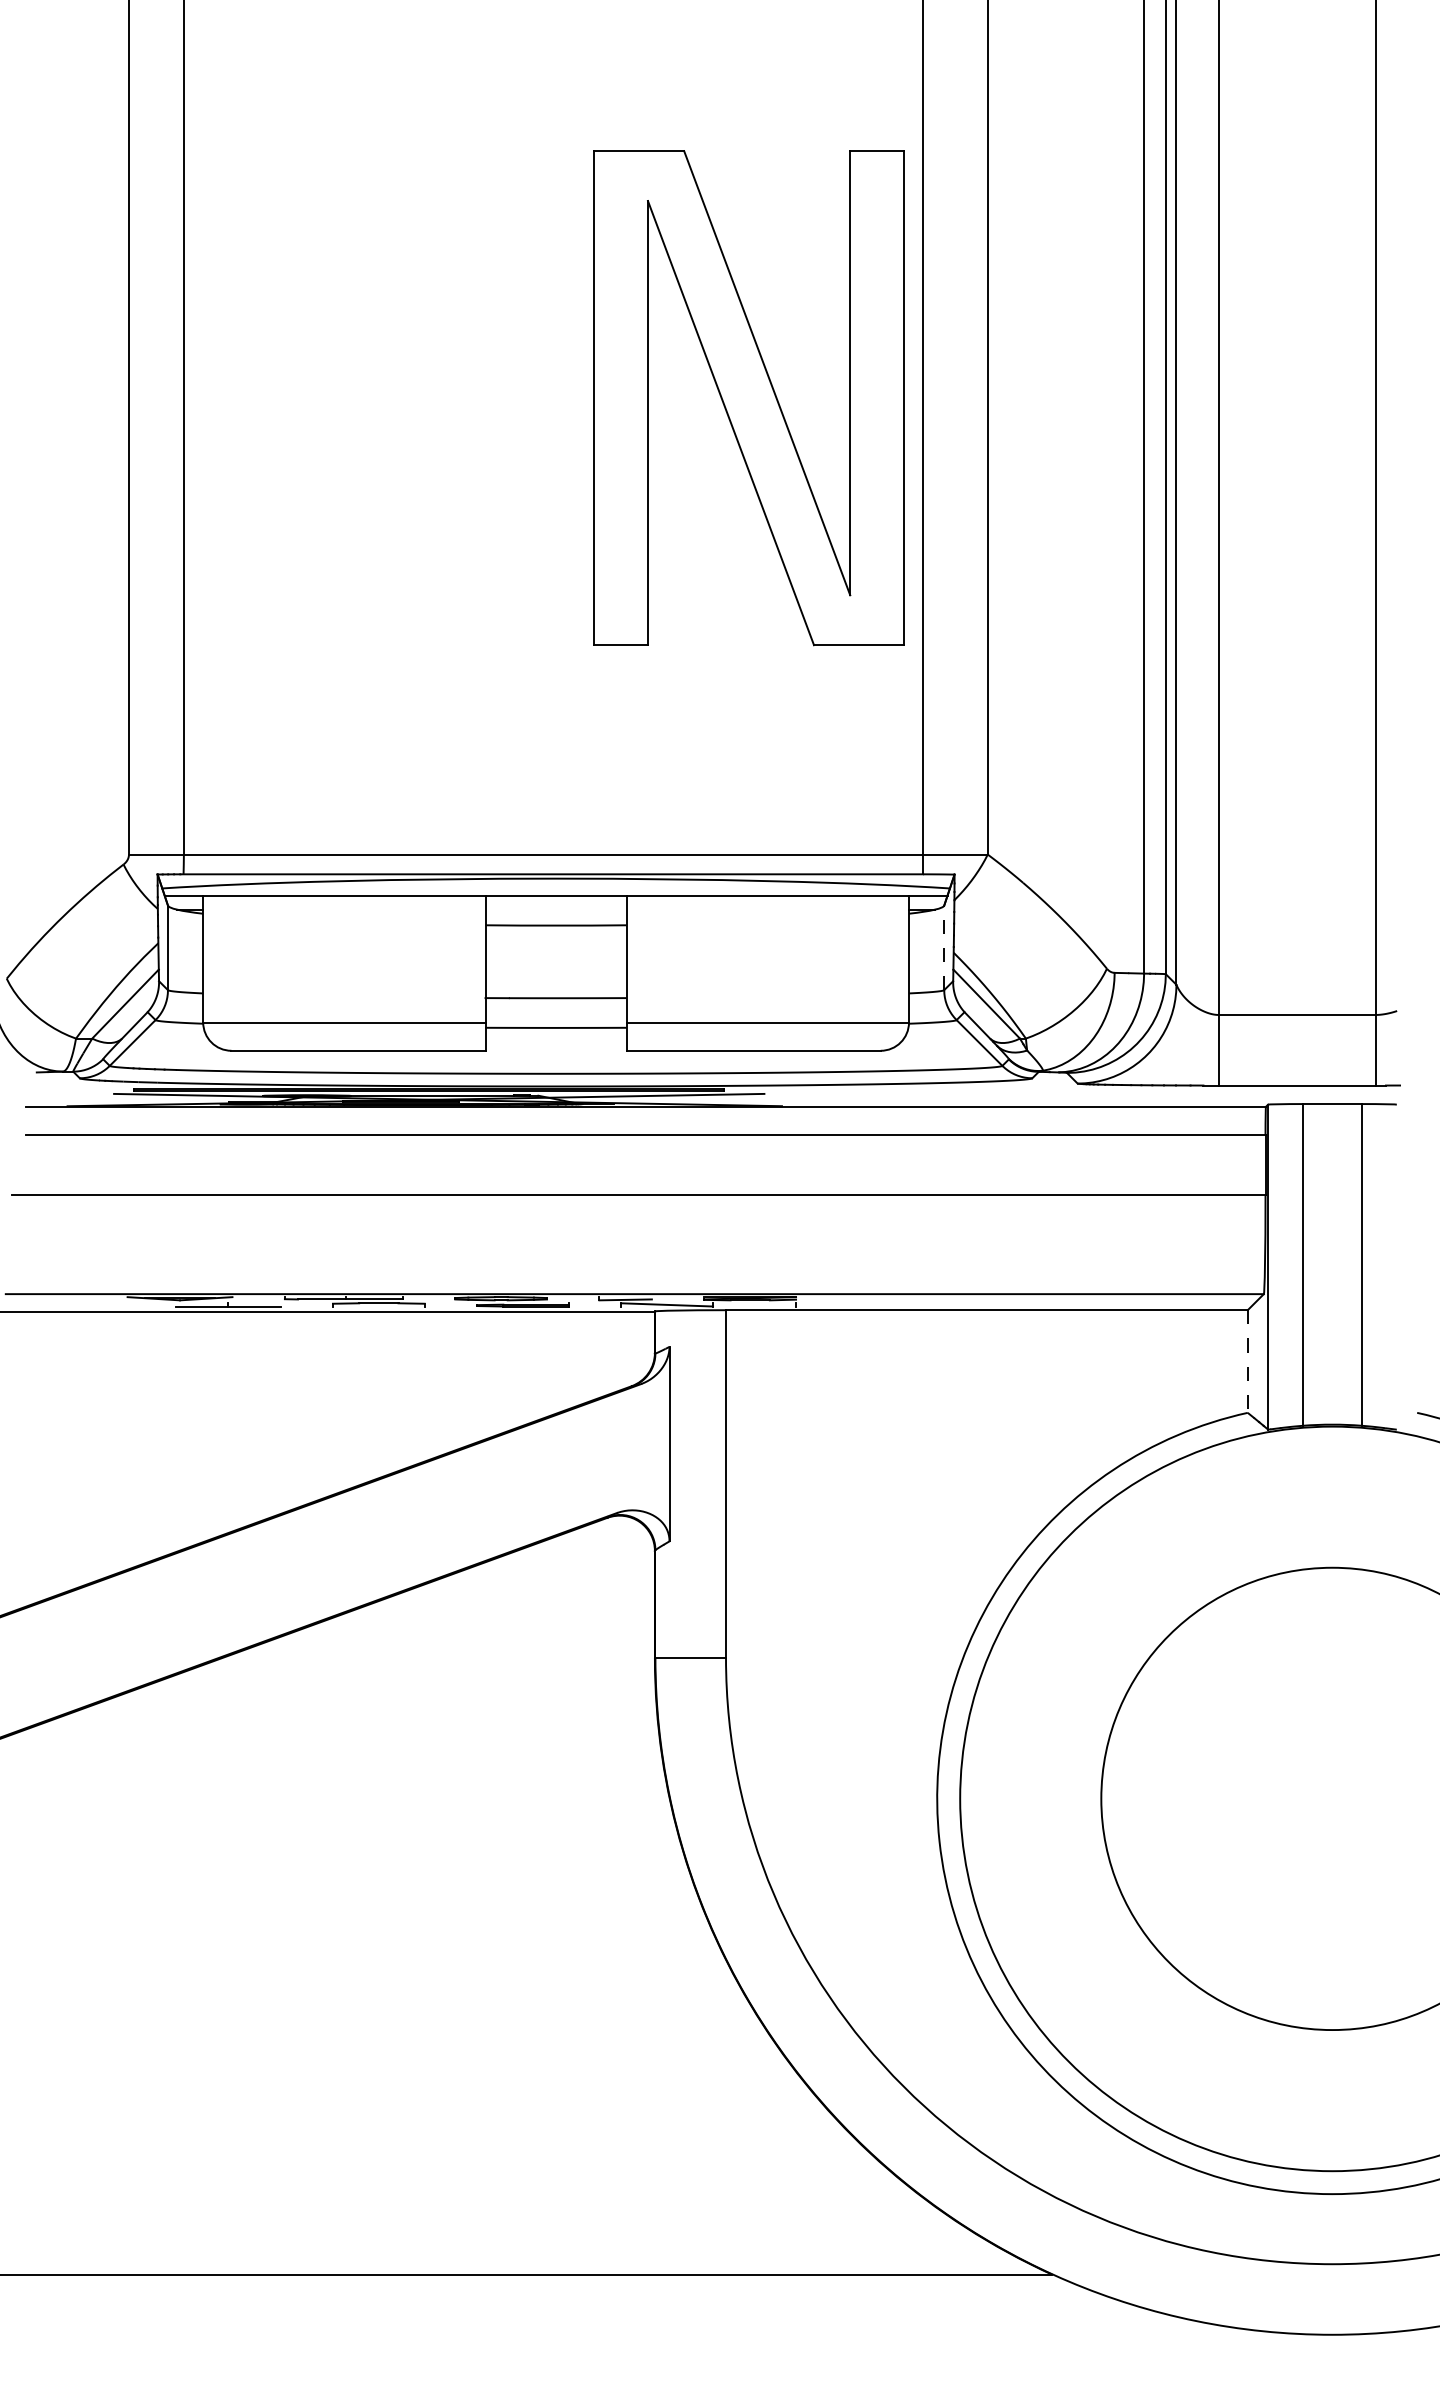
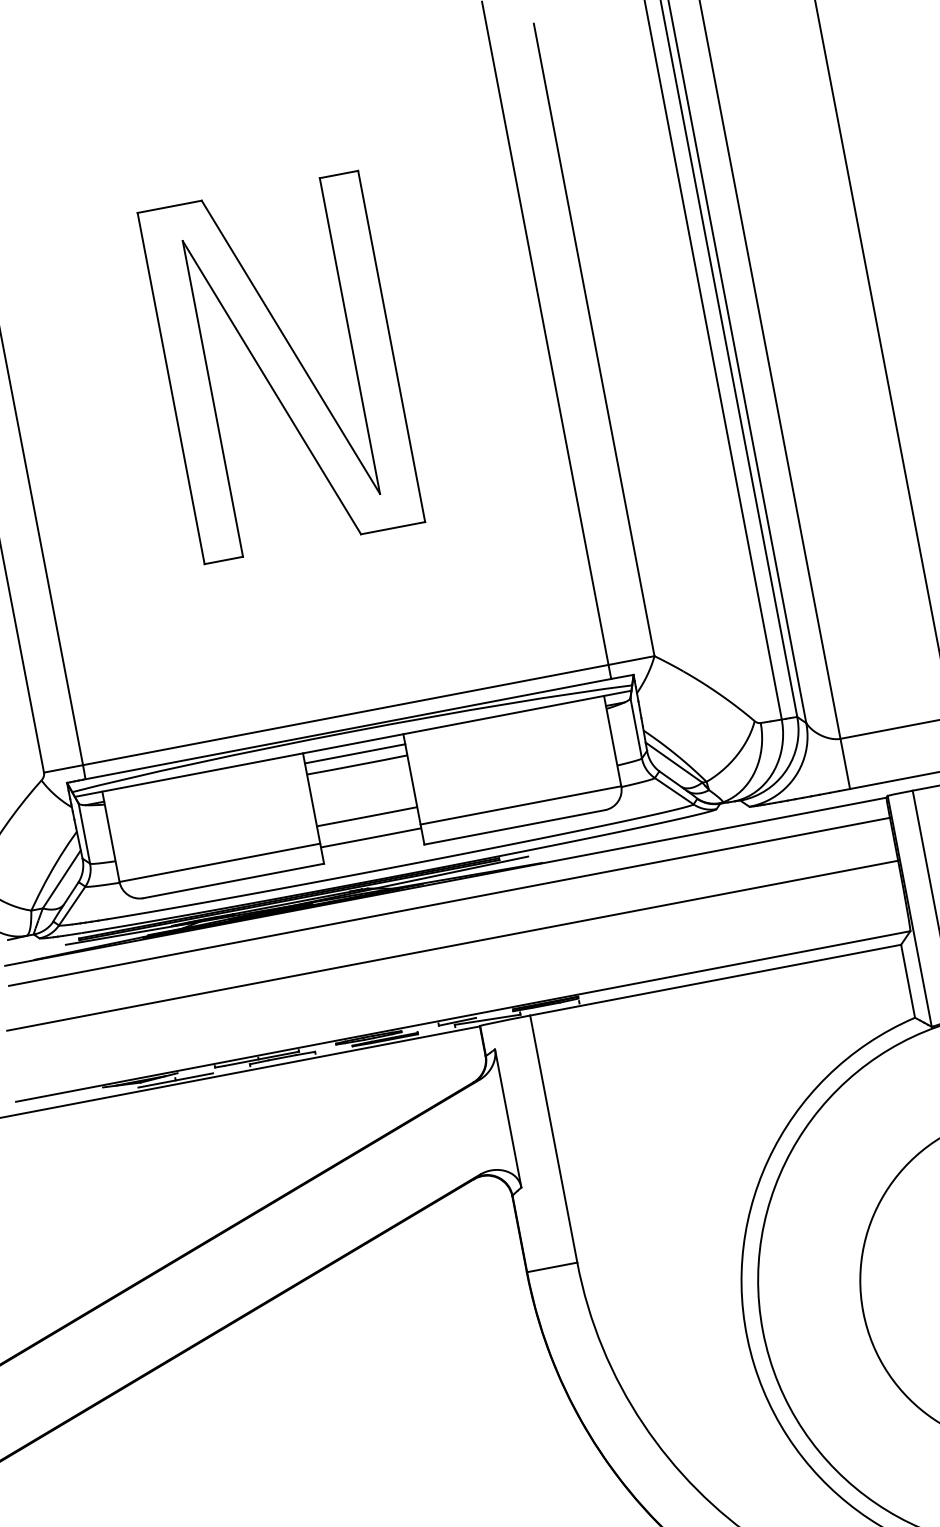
part: (748, 398) -> (281, 367), moved
line: (555, 909) -> (354, 753), added
line: (944, 947) -> (636, 728), dashed -> solid
line: (1247, 1362) -> (908, 982), dashed -> solid

